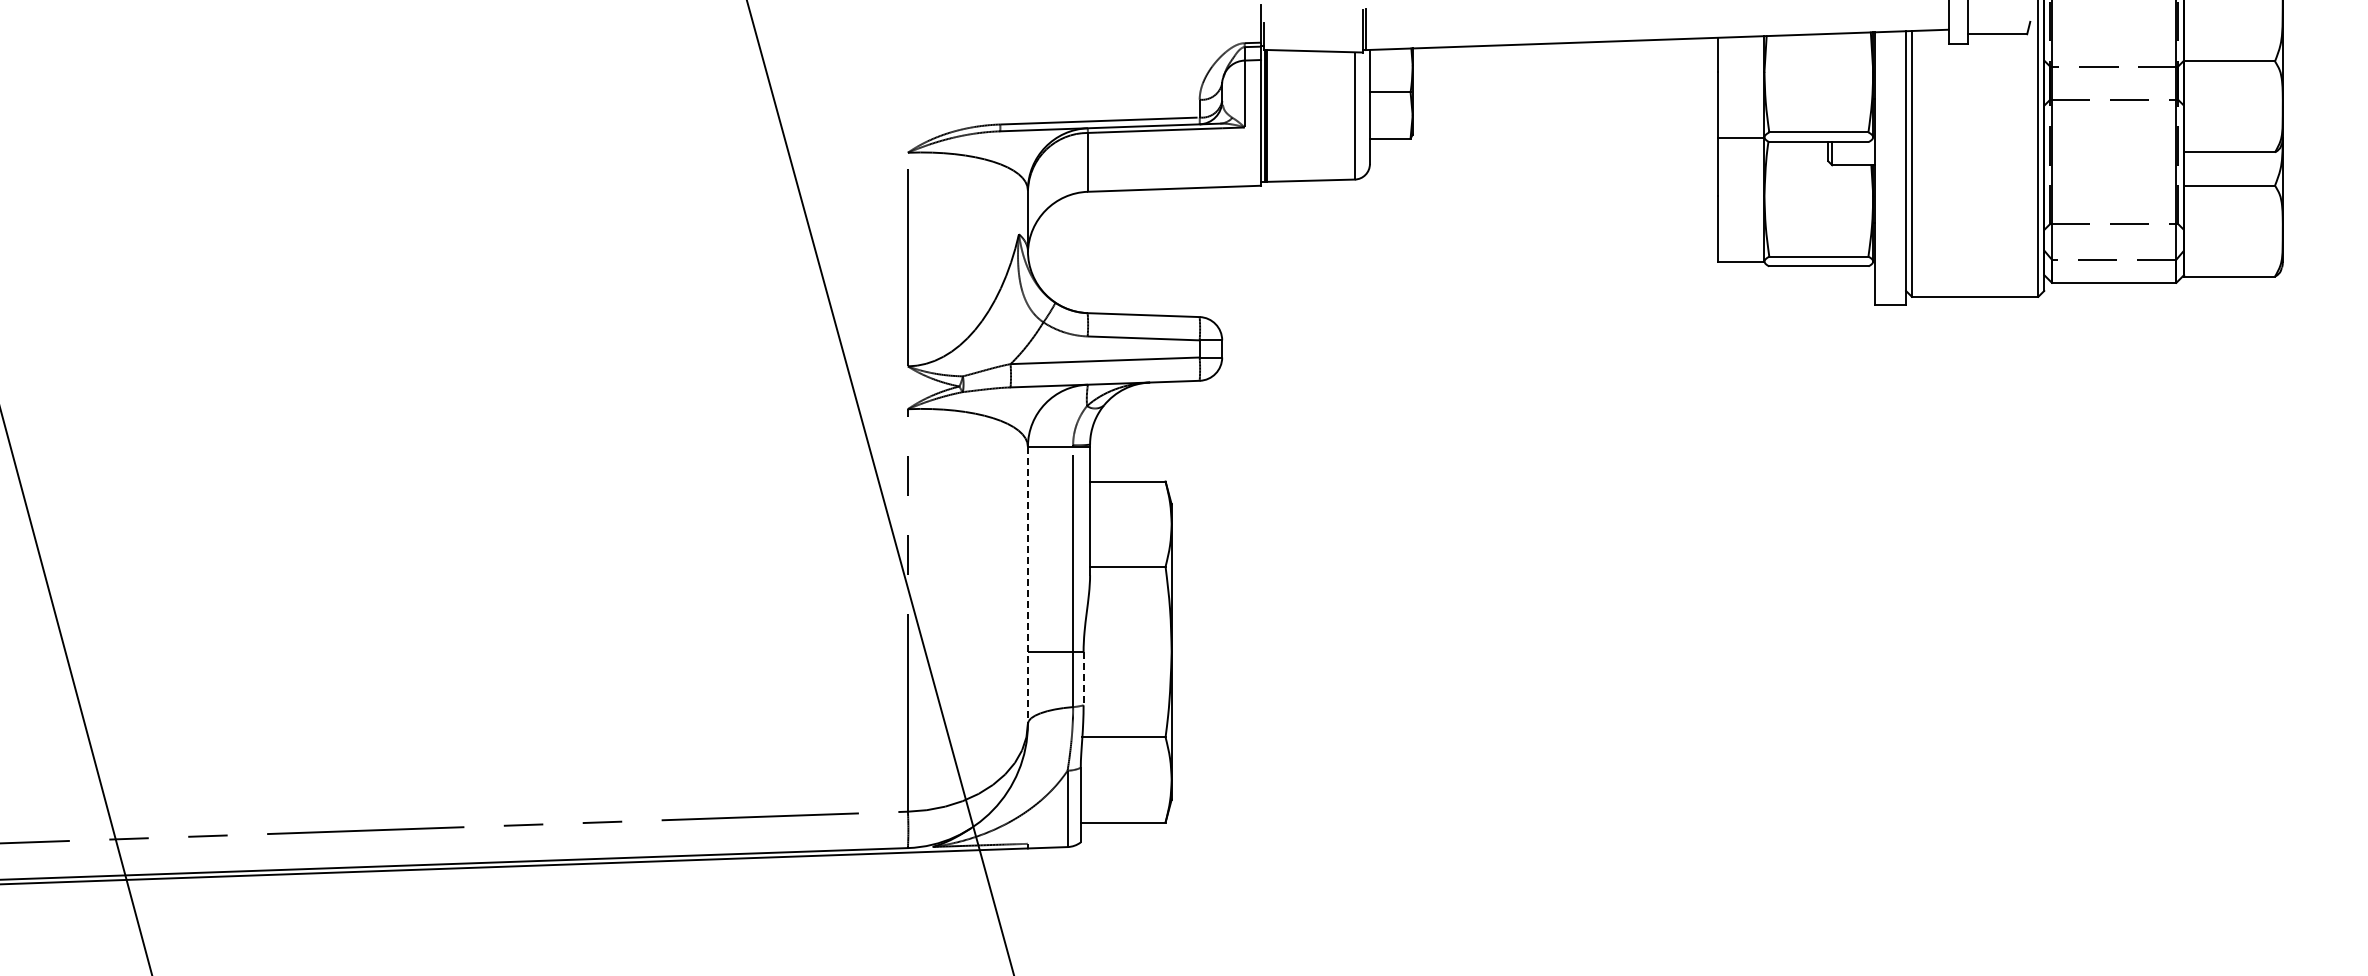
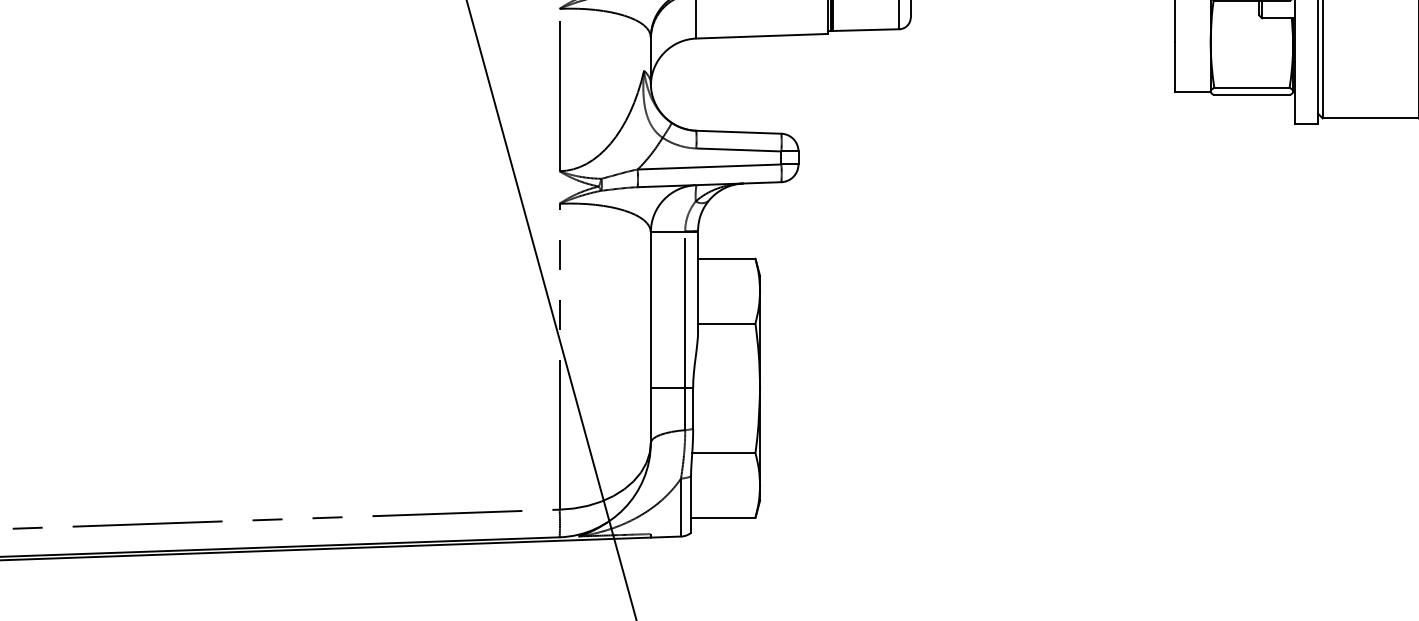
line: (1027, 585) -> (650, 337), dashed -> solid
line: (1083, 678) -> (693, 408), dashed -> solid

